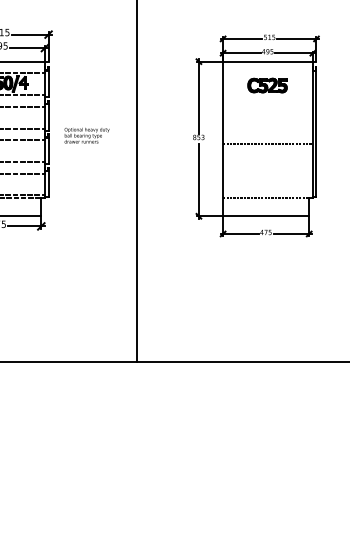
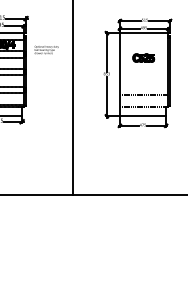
part: (267, 84) -> (143, 57), moved
text: (86, 134) -> (46, 49), moved
line: (267, 144) -> (143, 95), moved

